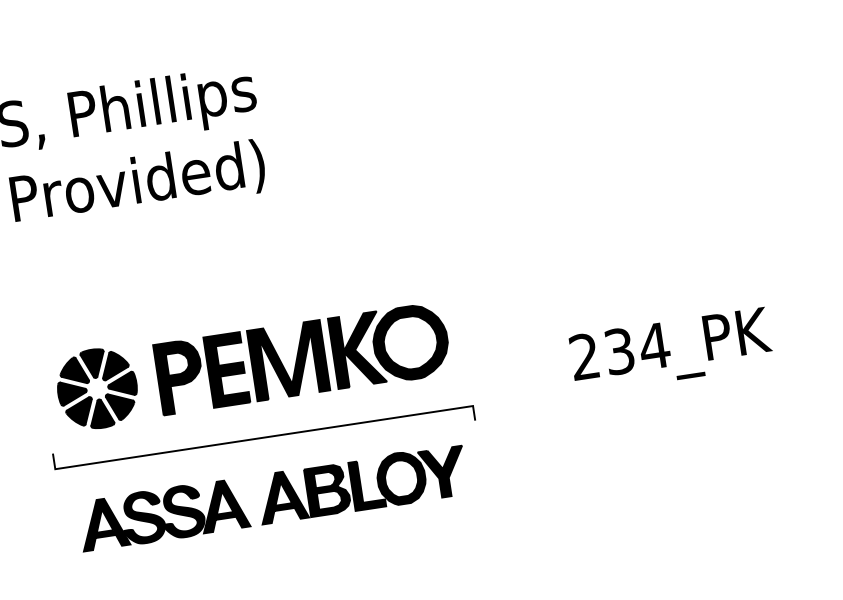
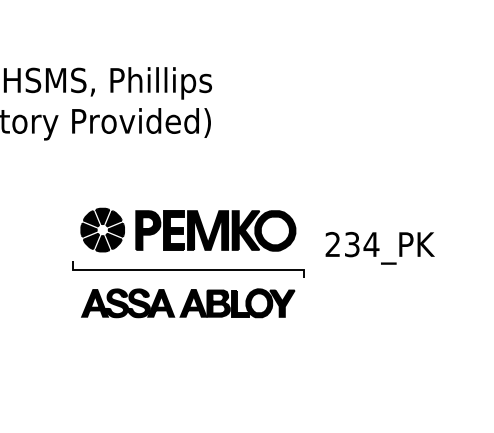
text: (670, 351) -> (379, 248), moved

